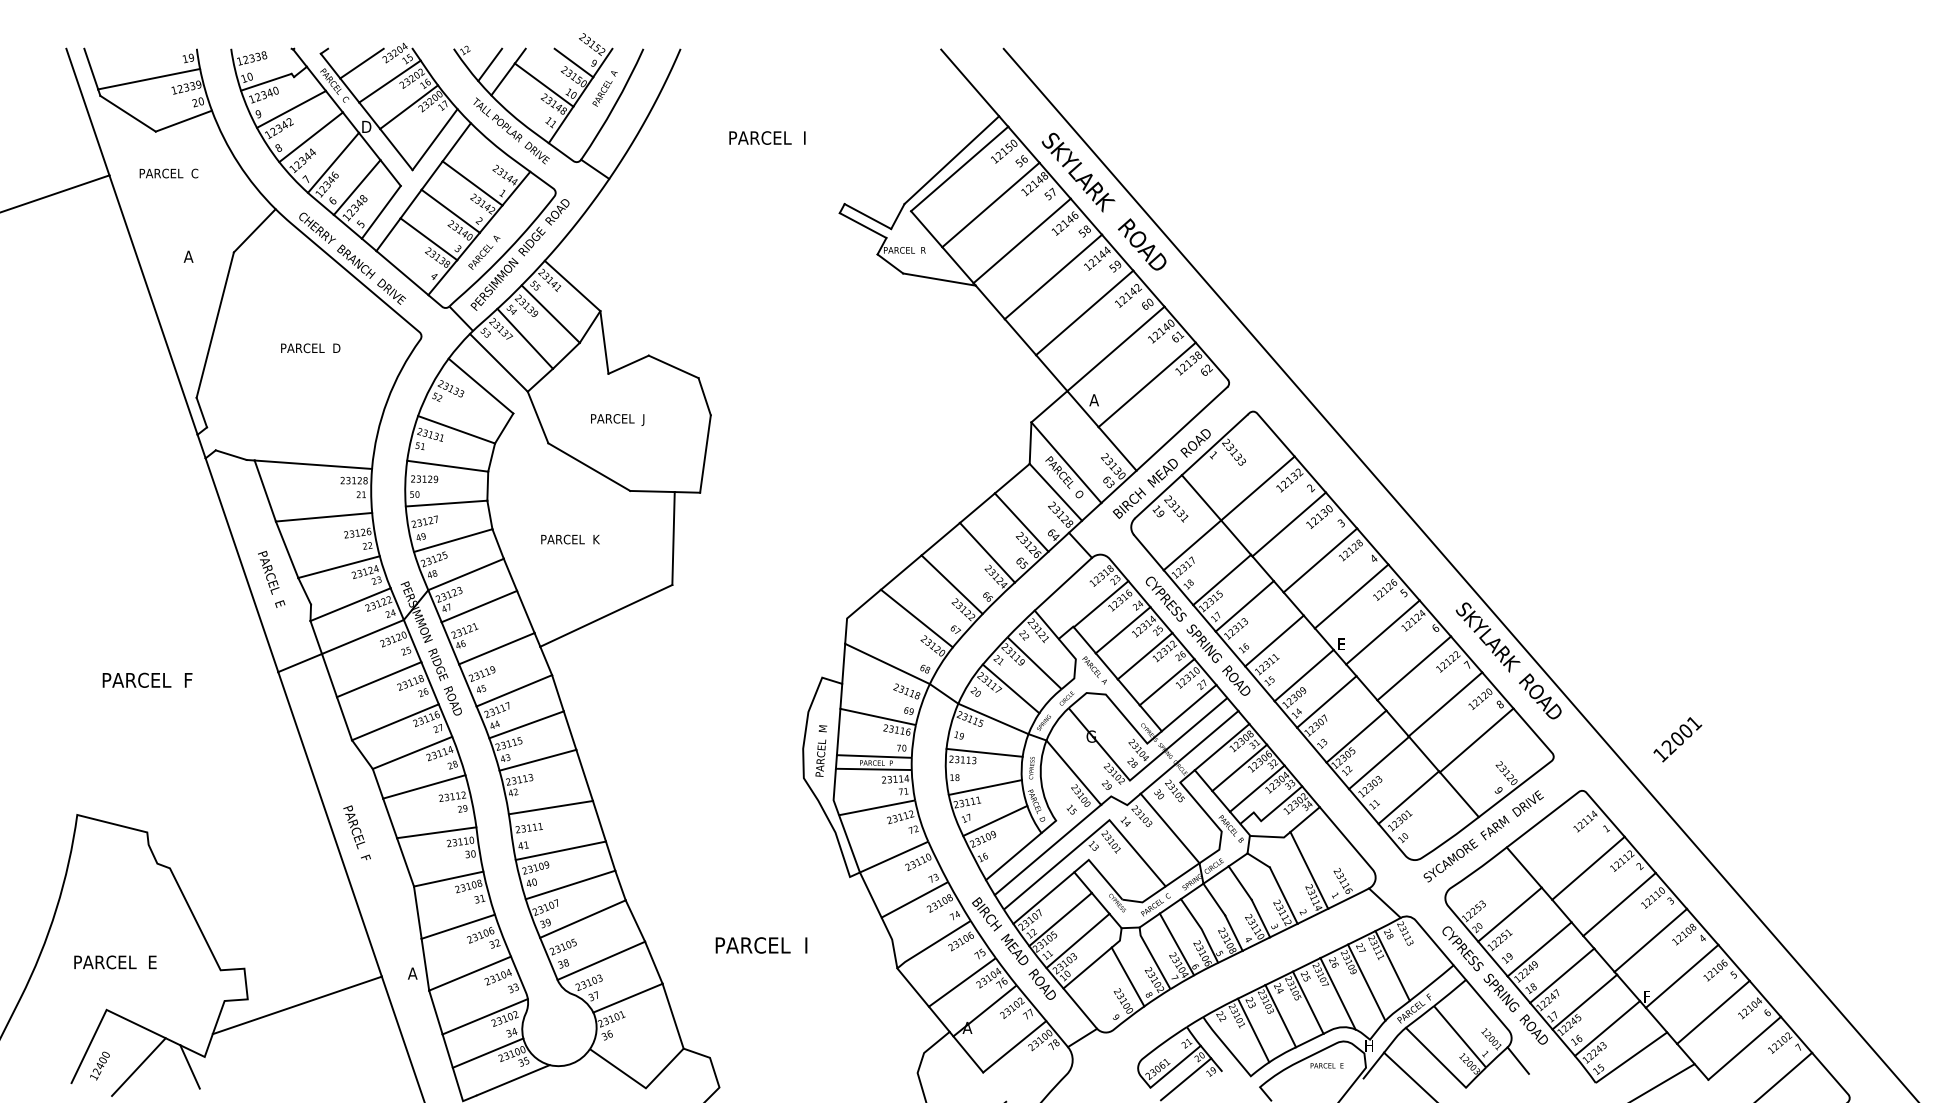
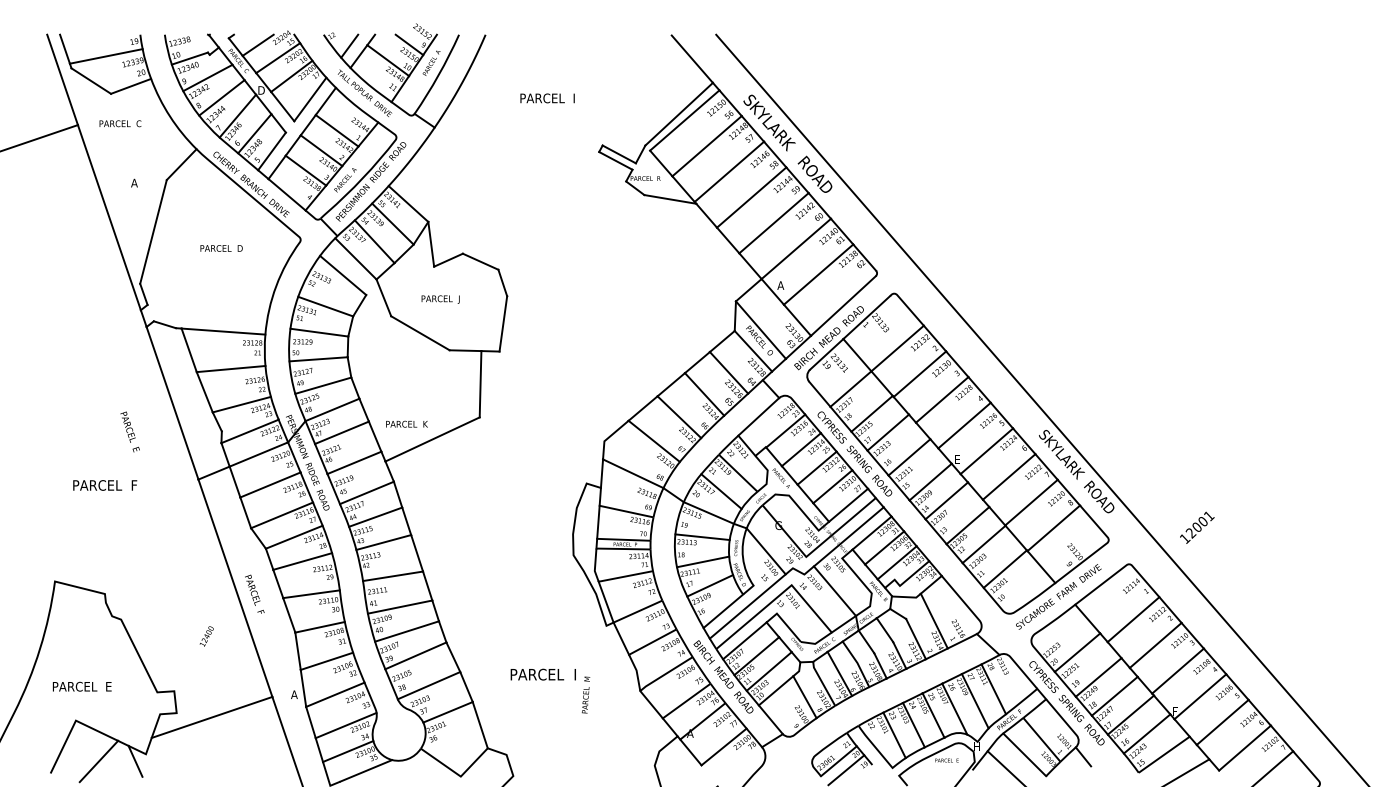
text: (570, 539) -> (407, 424), moved
text: (271, 578) -> (130, 431), moved
text: (821, 750) -> (586, 694), moved
text: (99, 1065) -> (206, 636), moved

